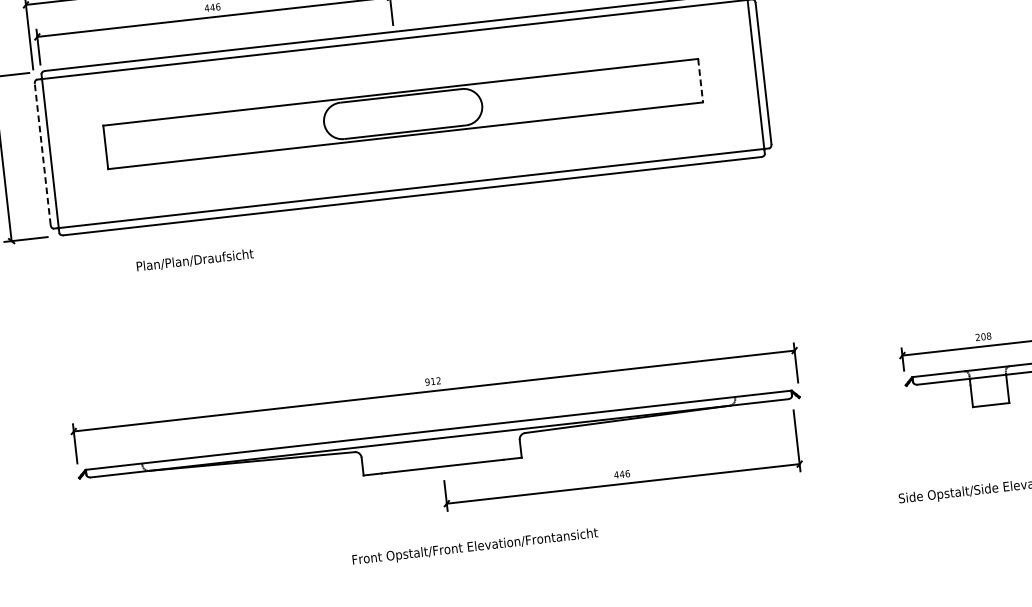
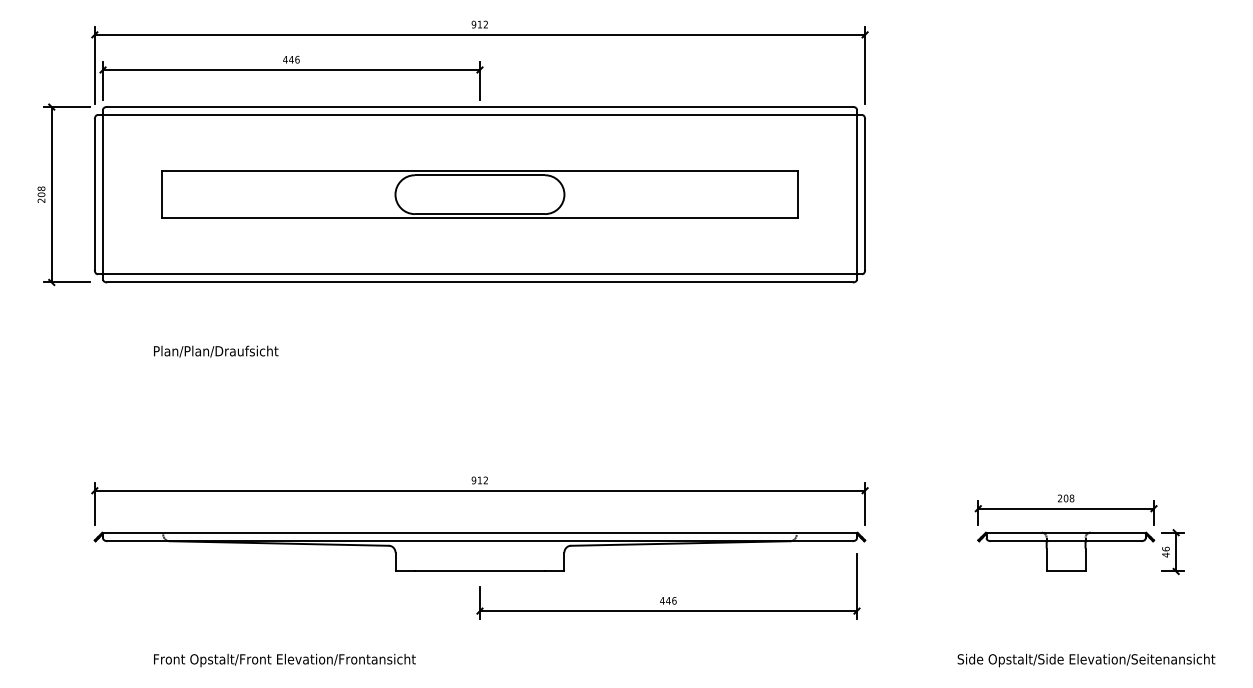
line: (700, 81) -> (797, 195), dashed -> solid
line: (42, 154) -> (94, 194), dashed -> solid
text: (195, 260) -> (216, 351), moved
text: (474, 547) -> (284, 660), moved

